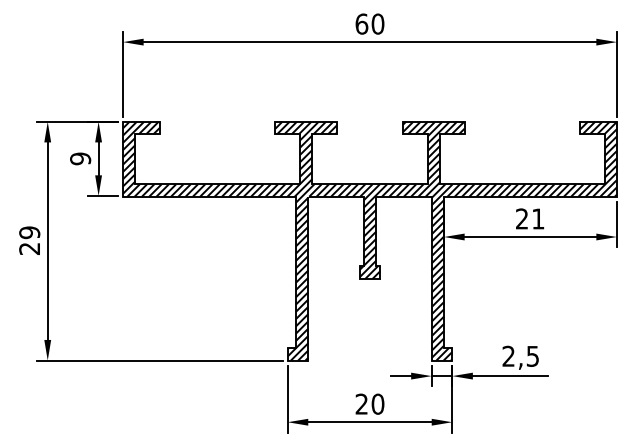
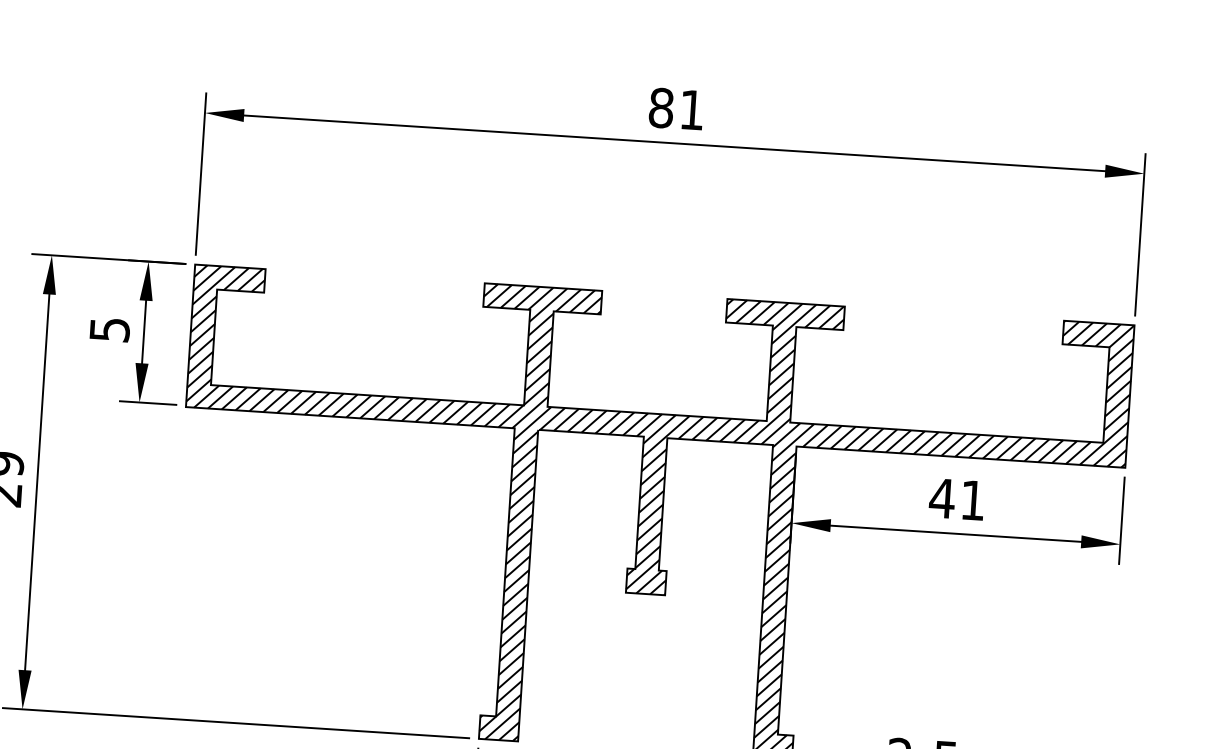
text: (369, 23) -> (676, 107), 60 -> 81
text: (80, 158) -> (109, 329), 9 -> 5
text: (521, 218) -> (941, 497), 21 -> 41

